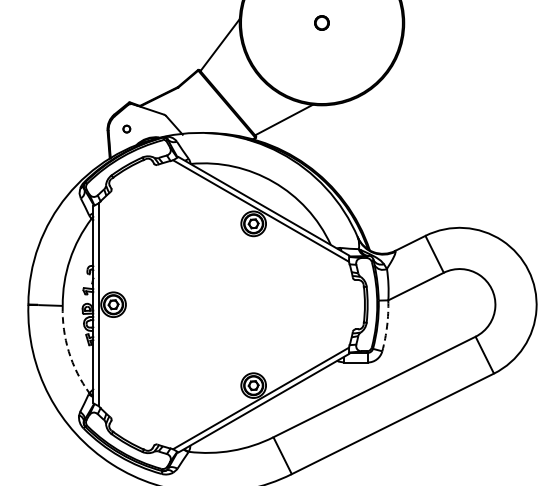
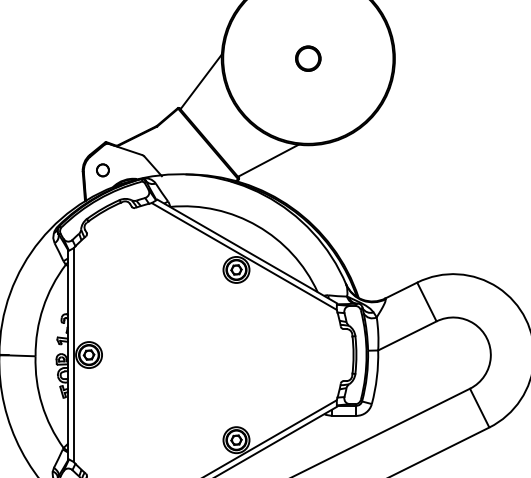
circle: (321, 22) -> (307, 58), size x1.67
circle: (126, 128) -> (102, 169), size x1.67
arc: (387, 326) -> (377, 377), dashed -> solid
arc: (68, 351) -> (41, 404), dashed -> solid

